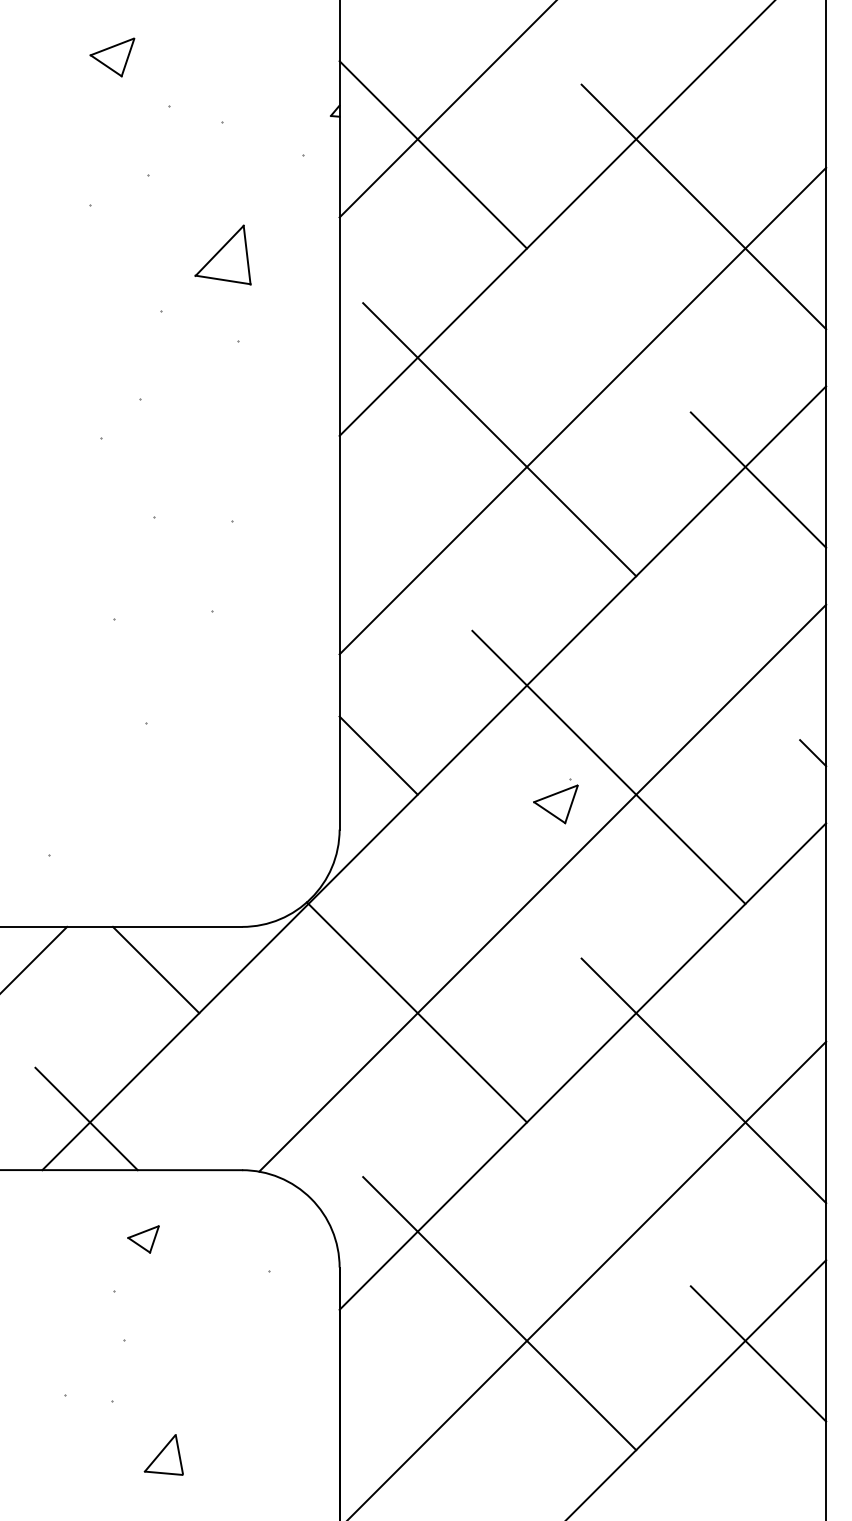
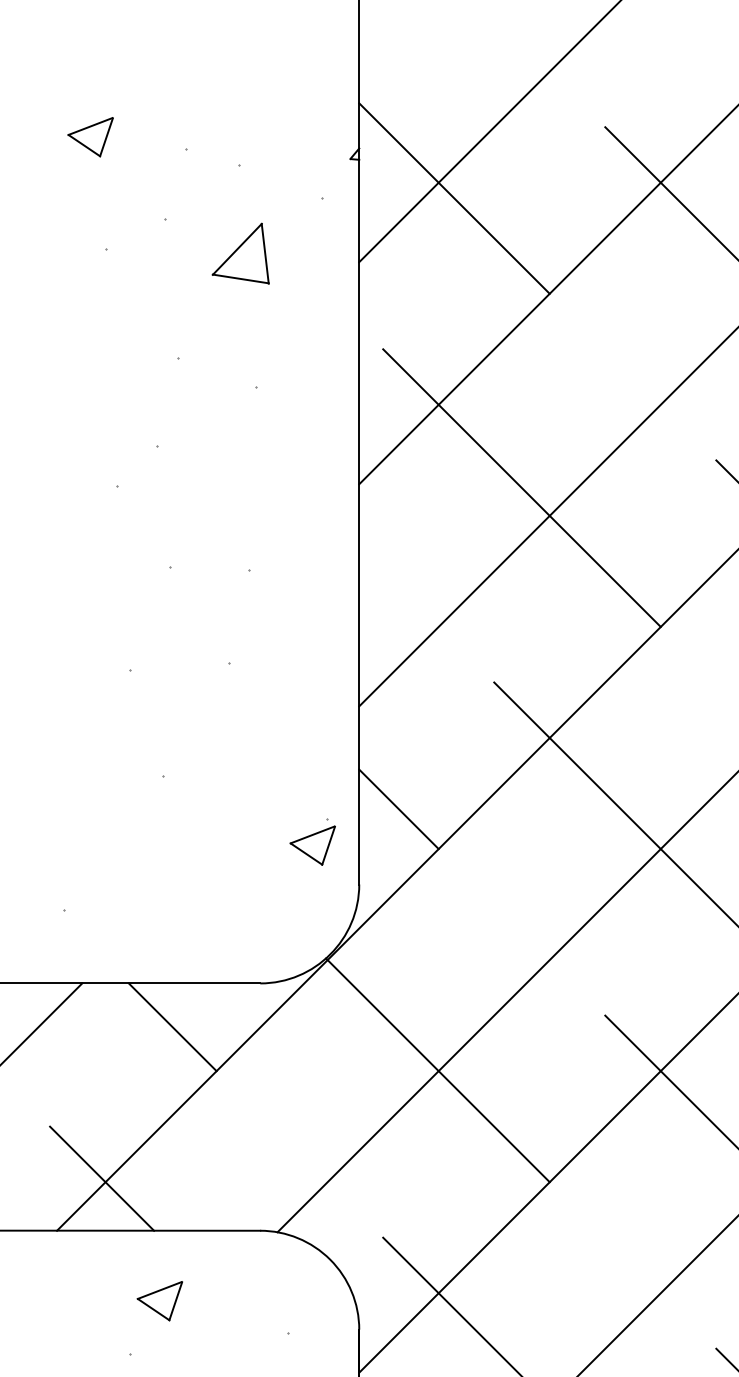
part: (112, 57) -> (90, 137), moved
part: (222, 254) -> (240, 253), moved
part: (555, 801) -> (312, 842), moved
part: (143, 1239) -> (159, 1301), size x1.43

